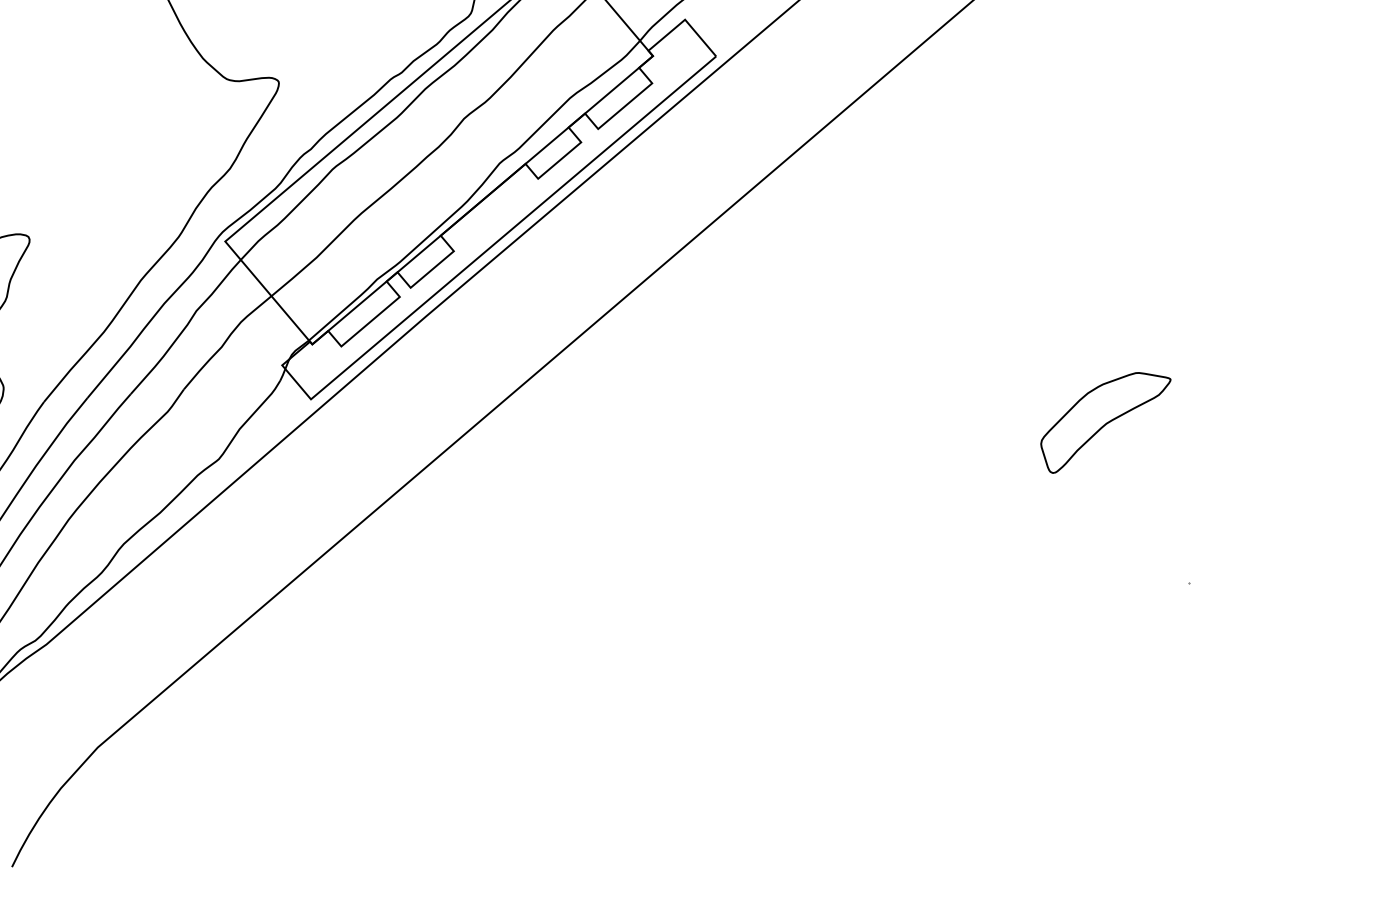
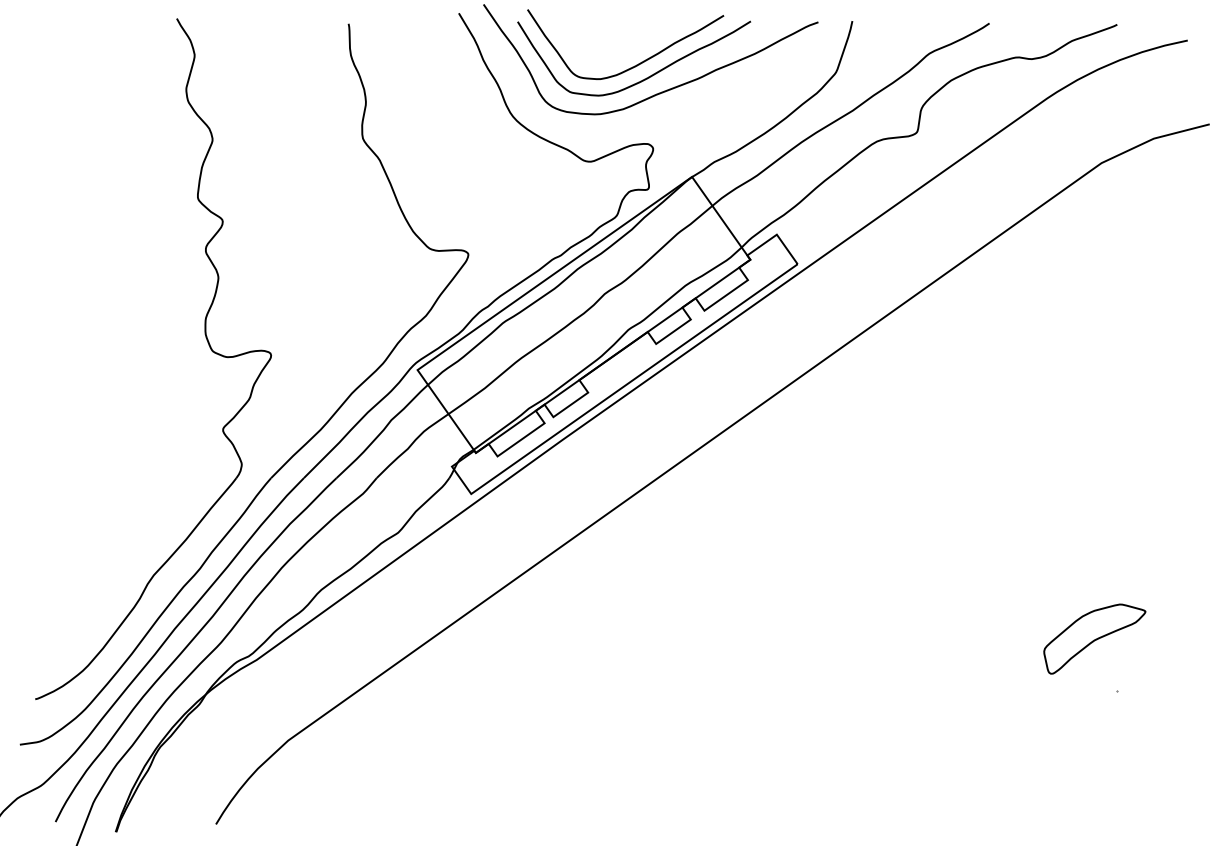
part: (1106, 421) -> (1094, 638), moved

